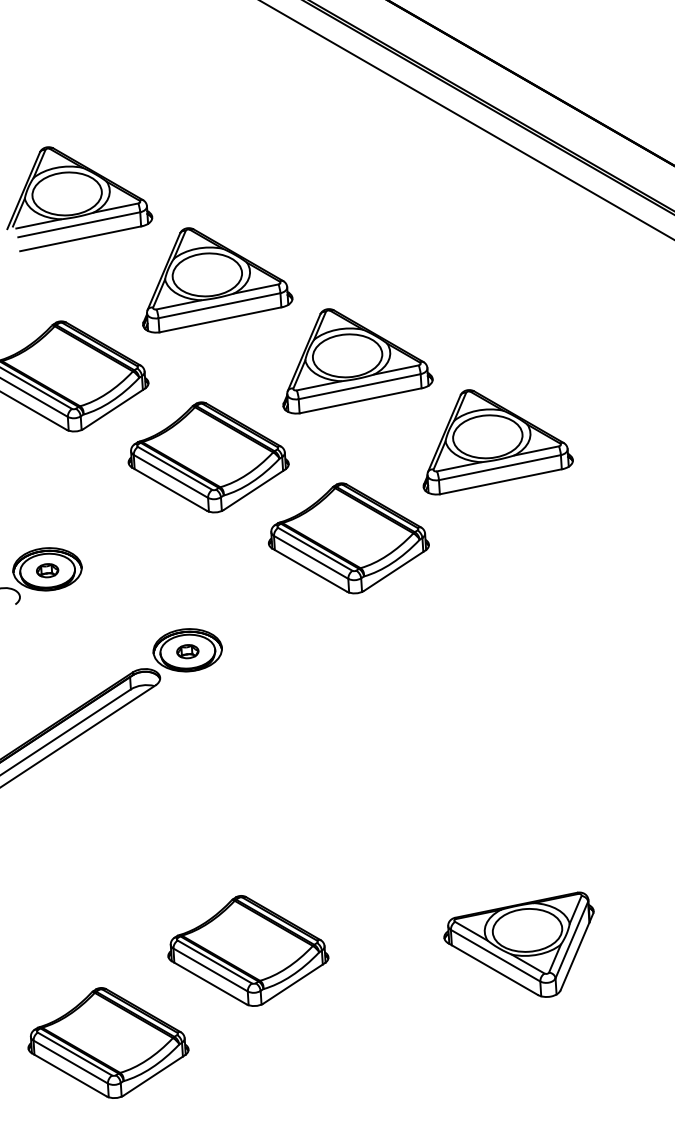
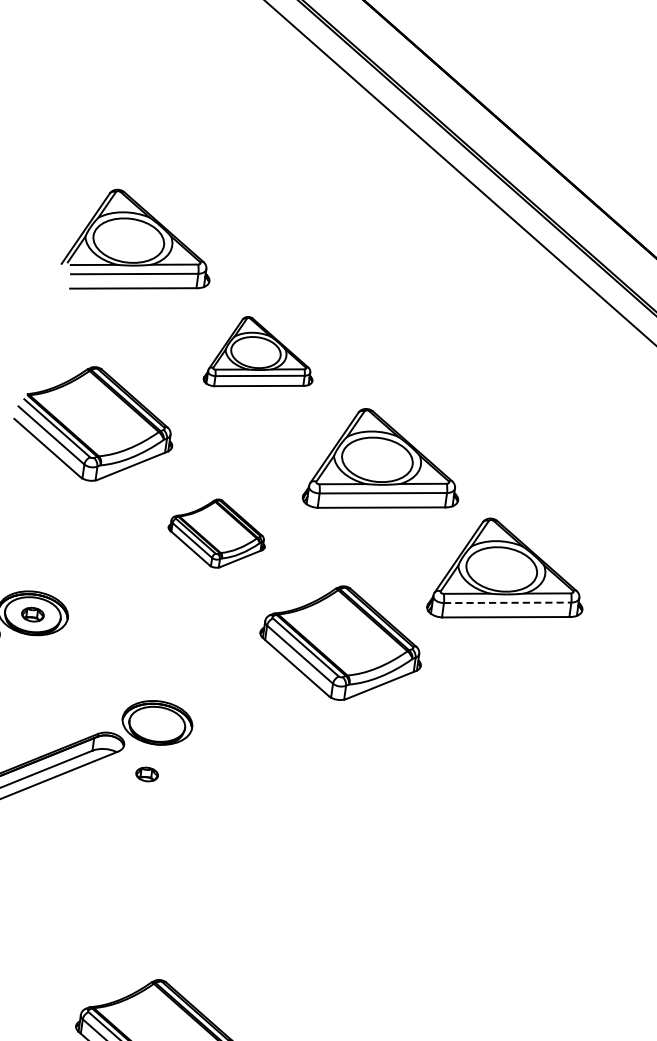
part: (217, 280) -> (262, 357), size x0.7
part: (208, 457) -> (217, 533), size x0.6
line: (500, 467) -> (508, 602), solid -> dashed
part: (187, 651) -> (146, 774), moved

